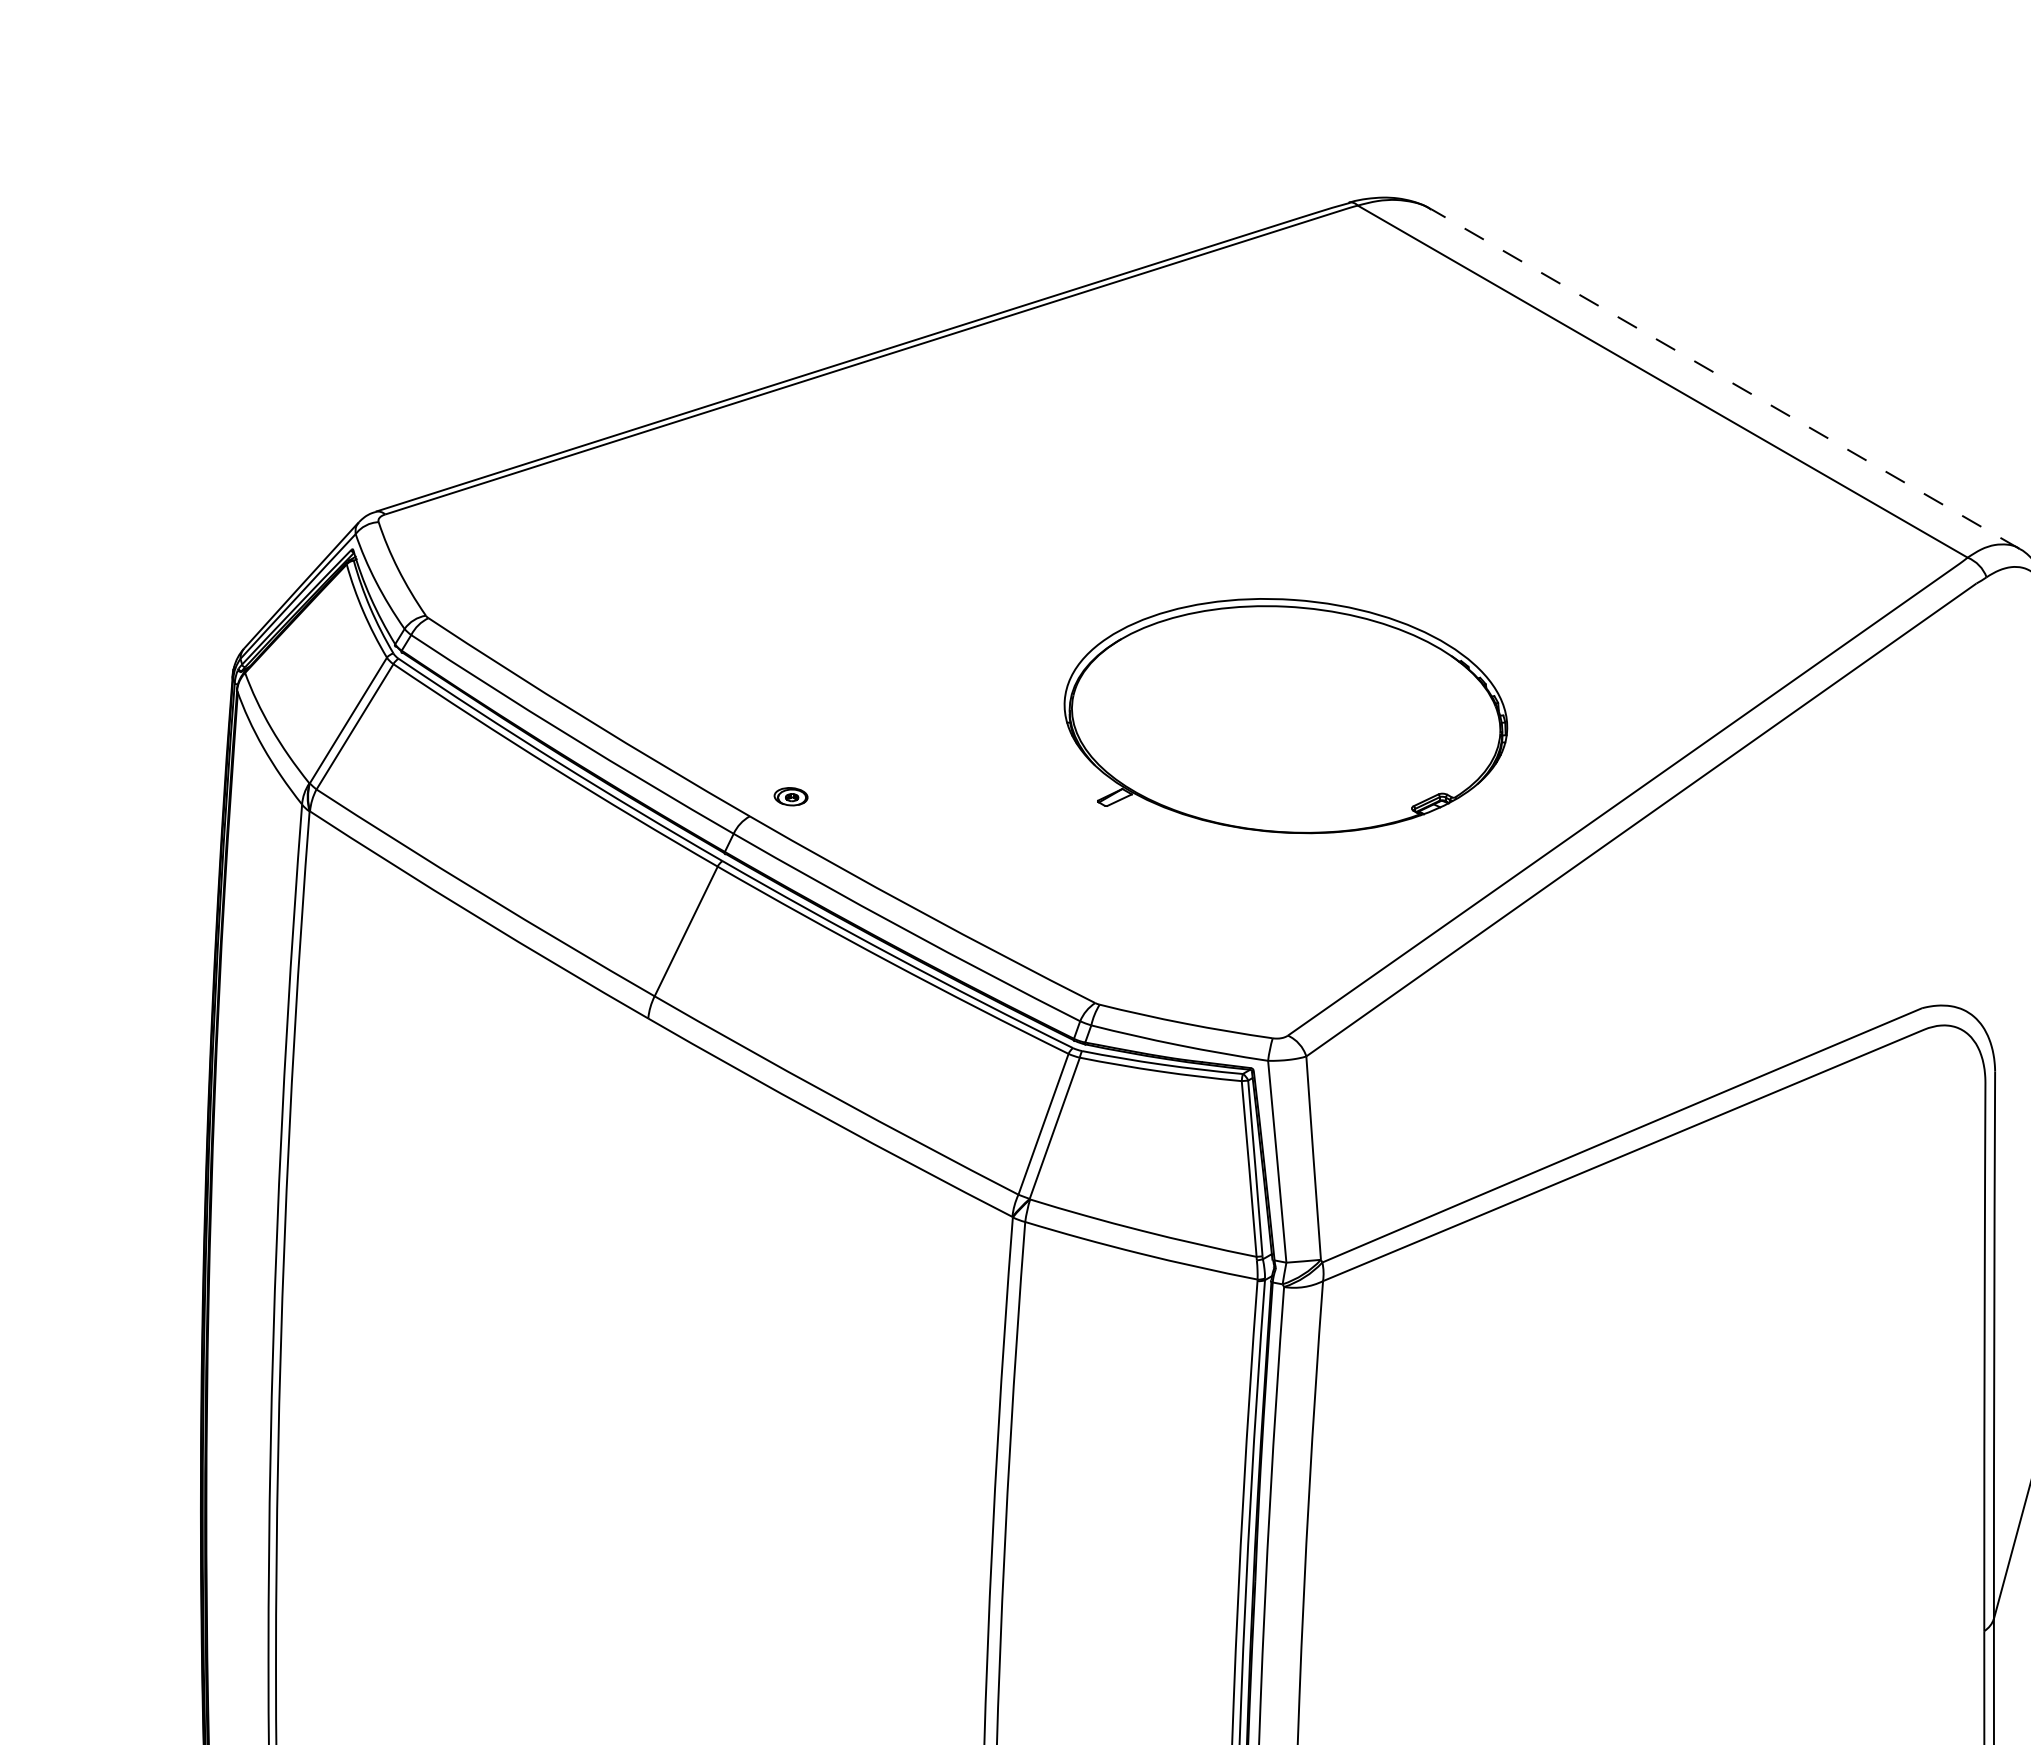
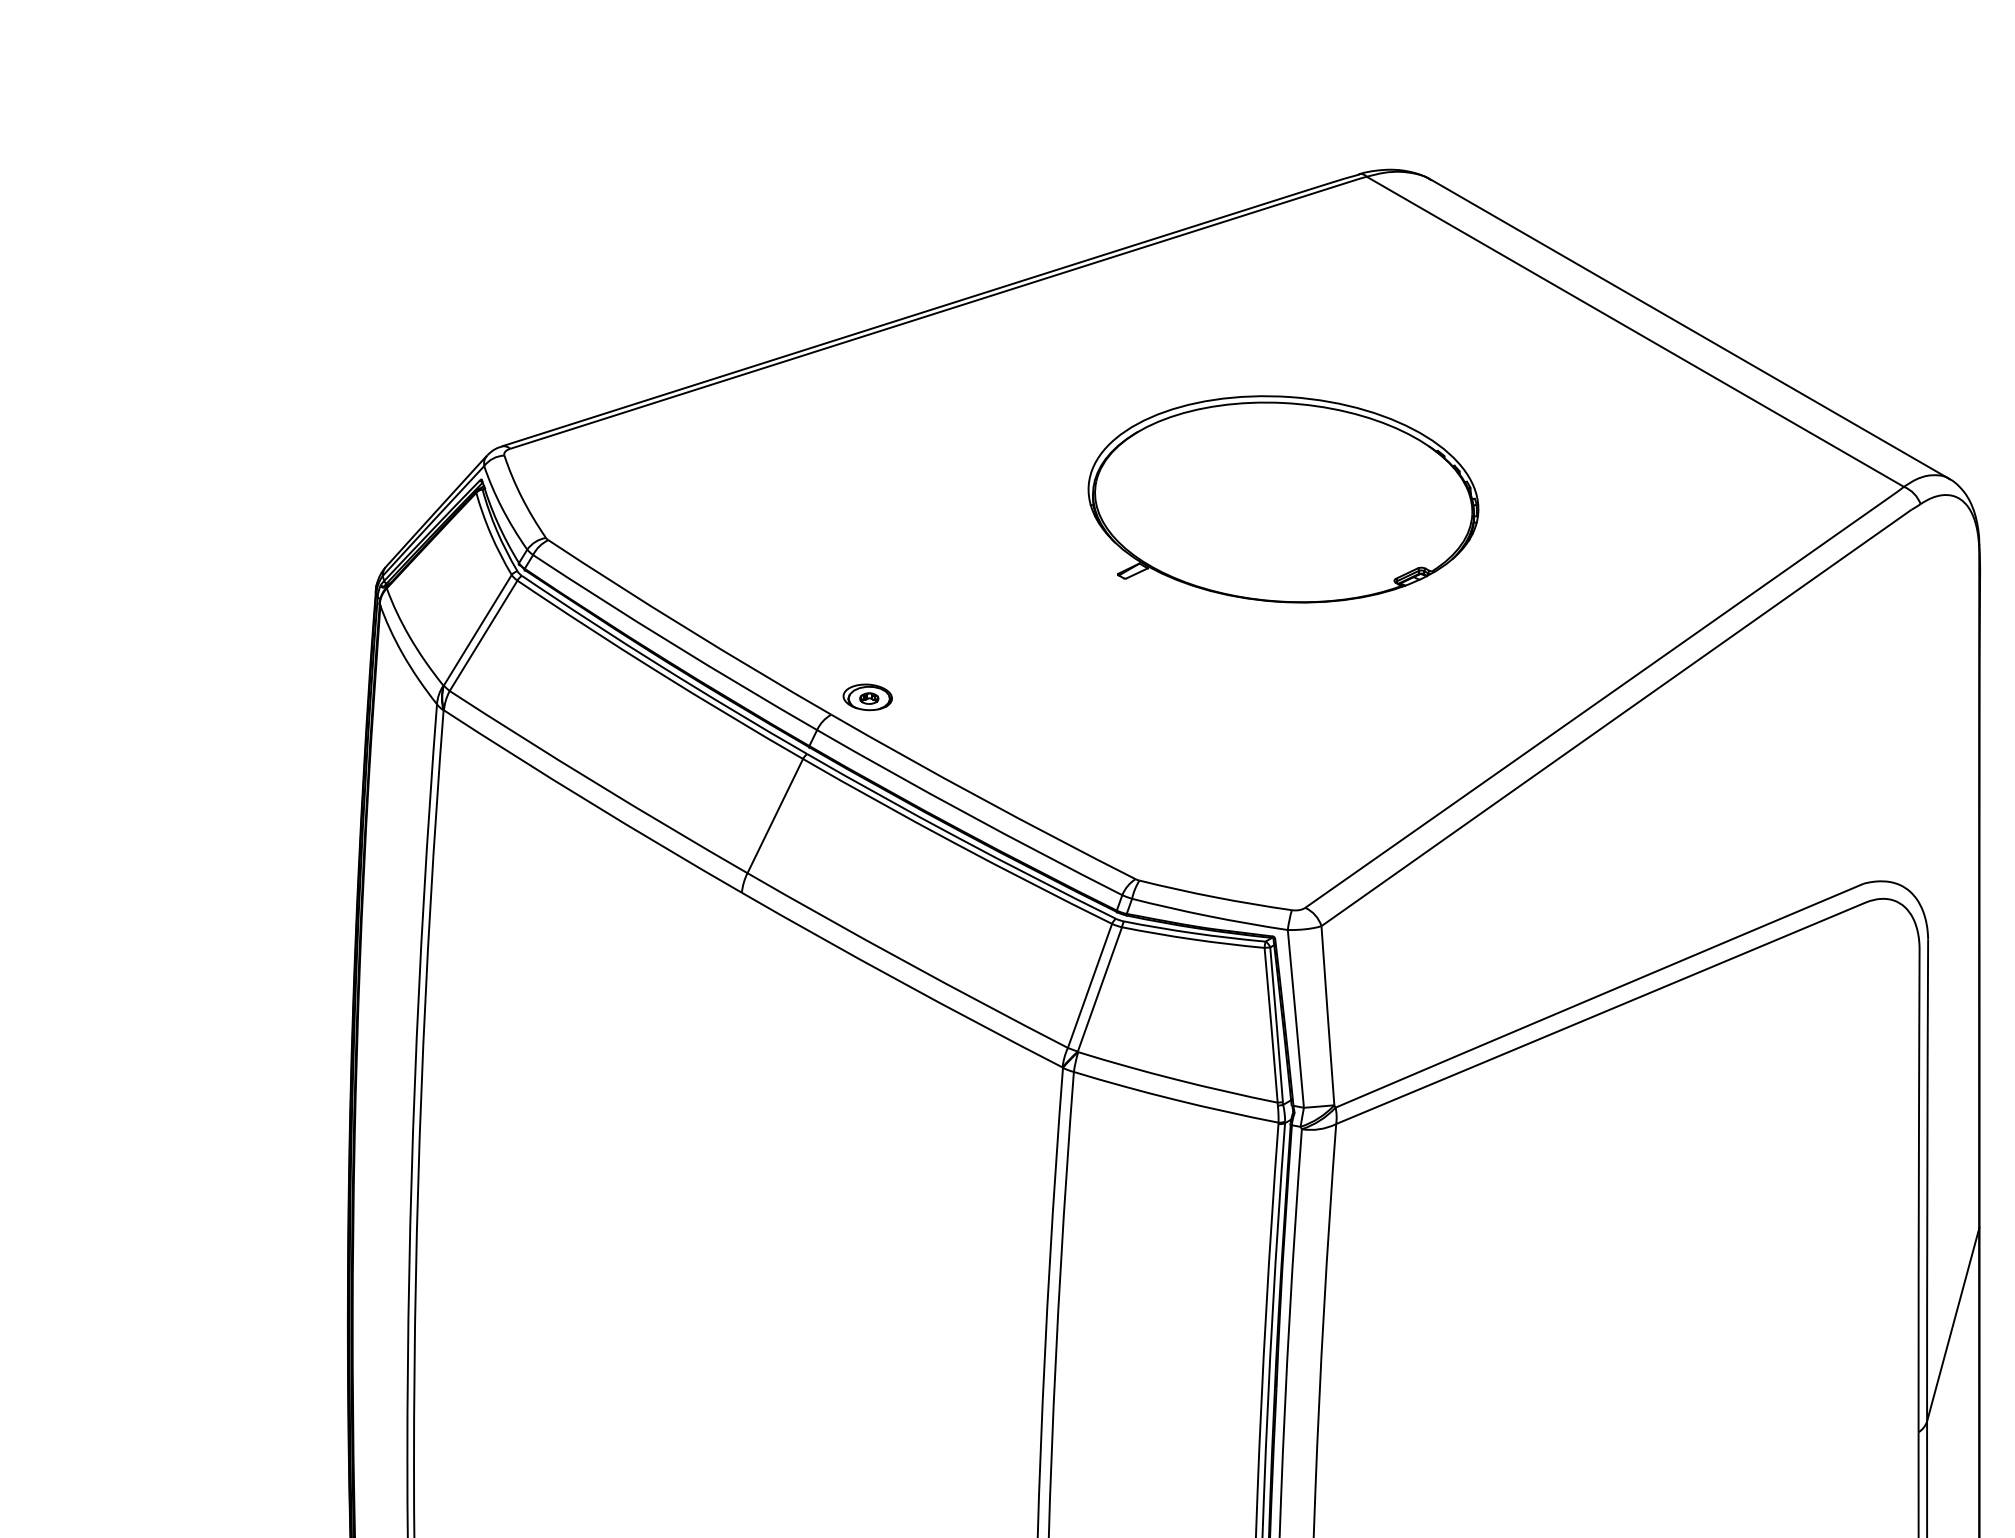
line: (1725, 378) -> (1690, 329), dashed -> solid
part: (1285, 716) -> (1283, 499), moved
part: (790, 796) -> (867, 697), size x1.67

